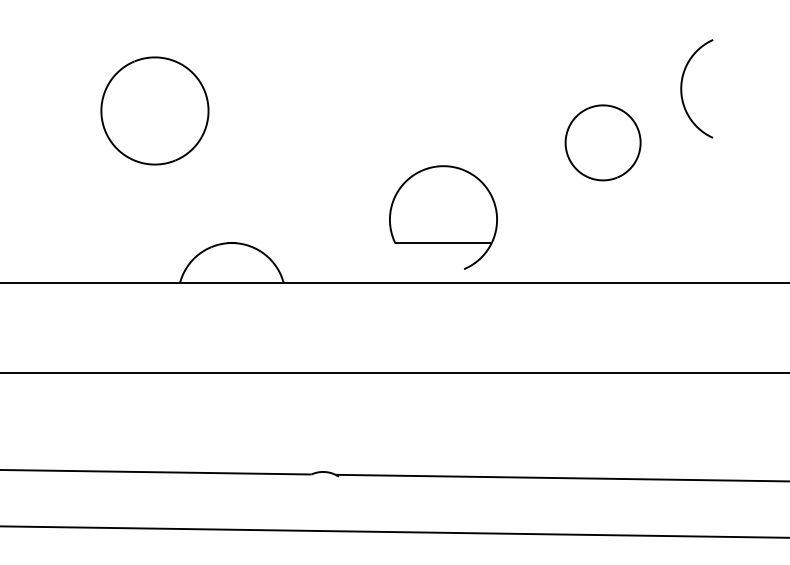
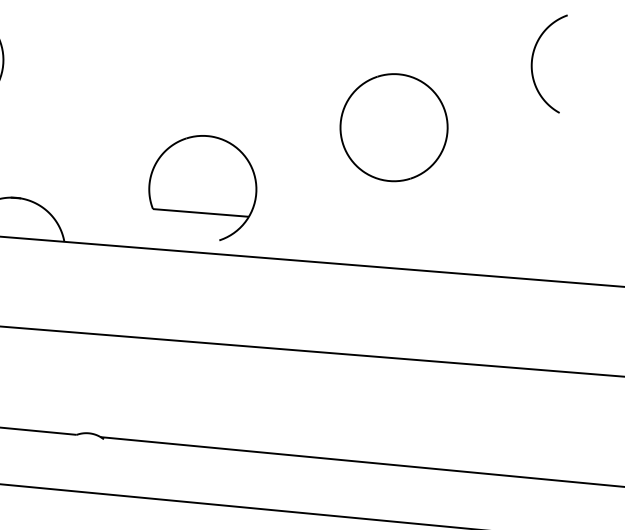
curve: (682, 88) -> (533, 61), moved
part: (602, 142) -> (393, 127), size x1.43
part: (443, 217) -> (203, 187), moved

